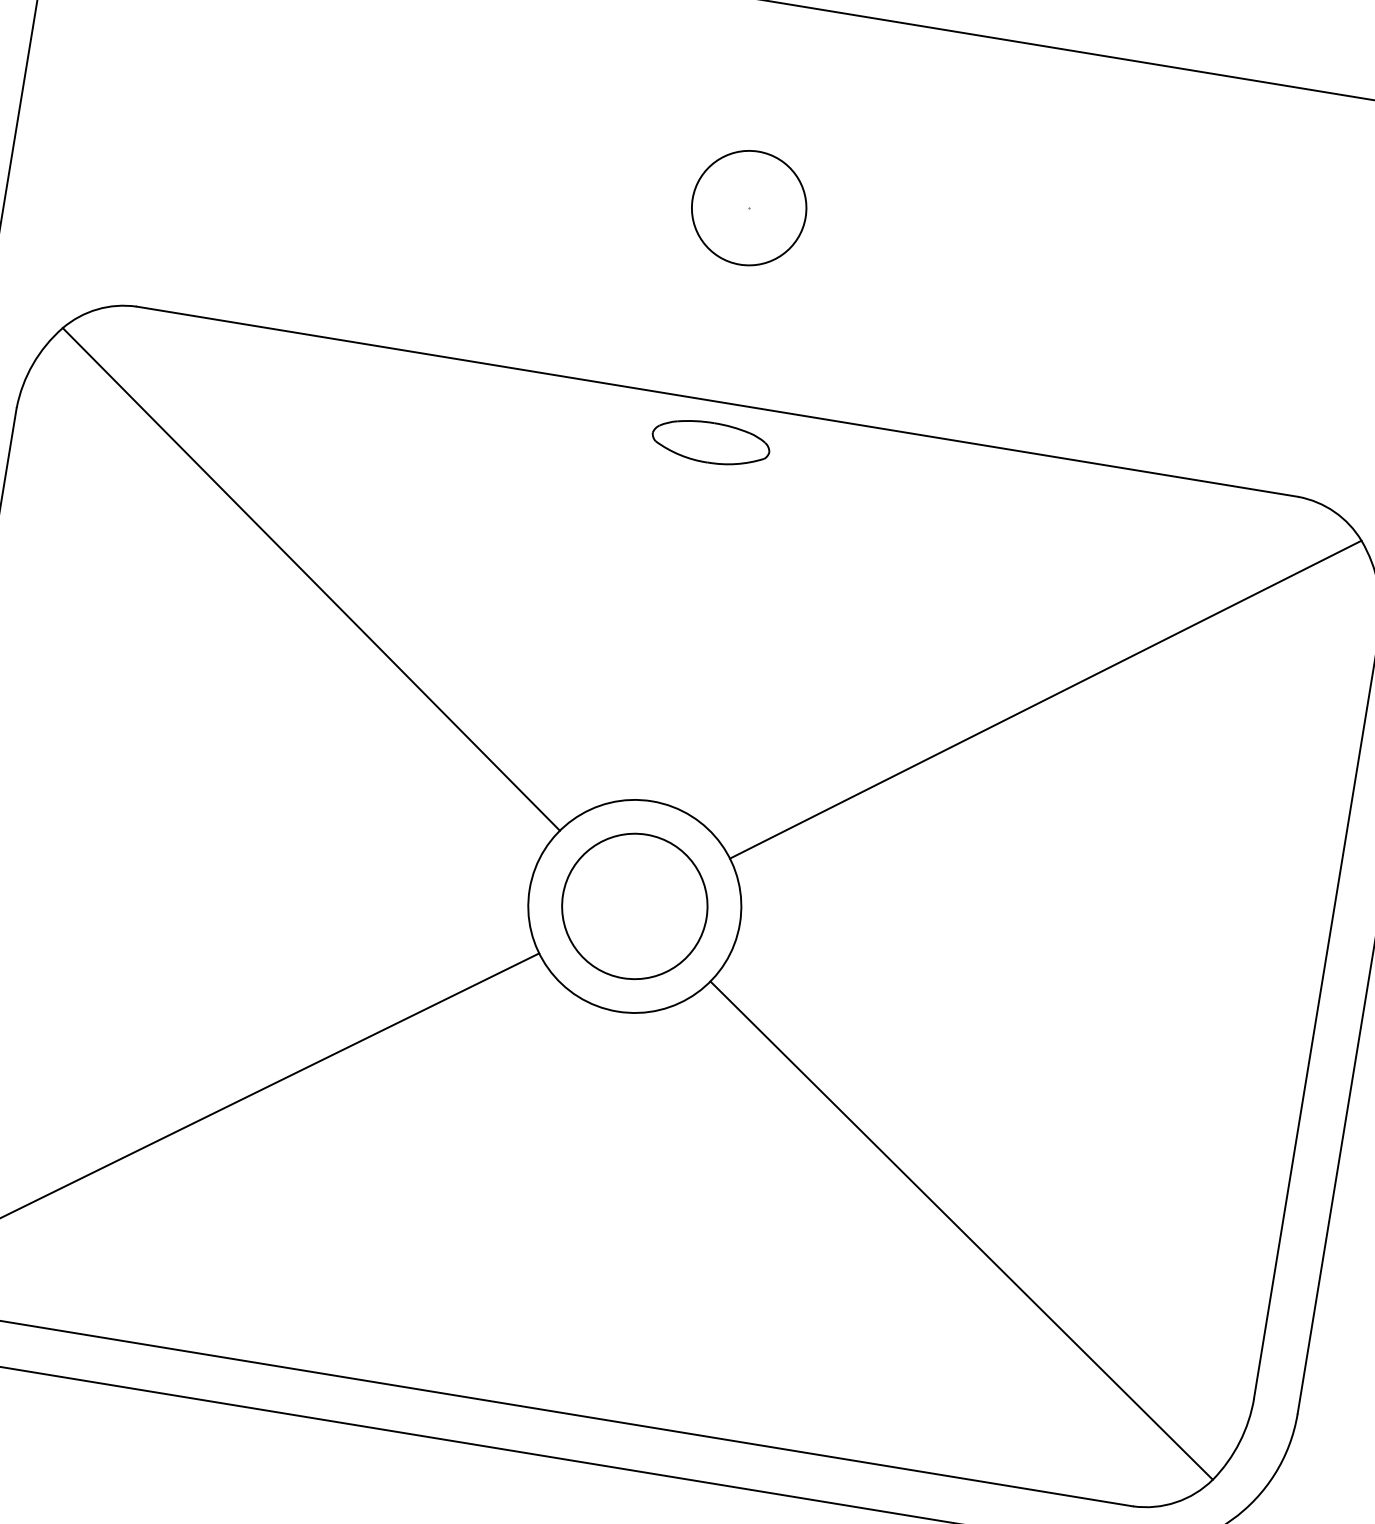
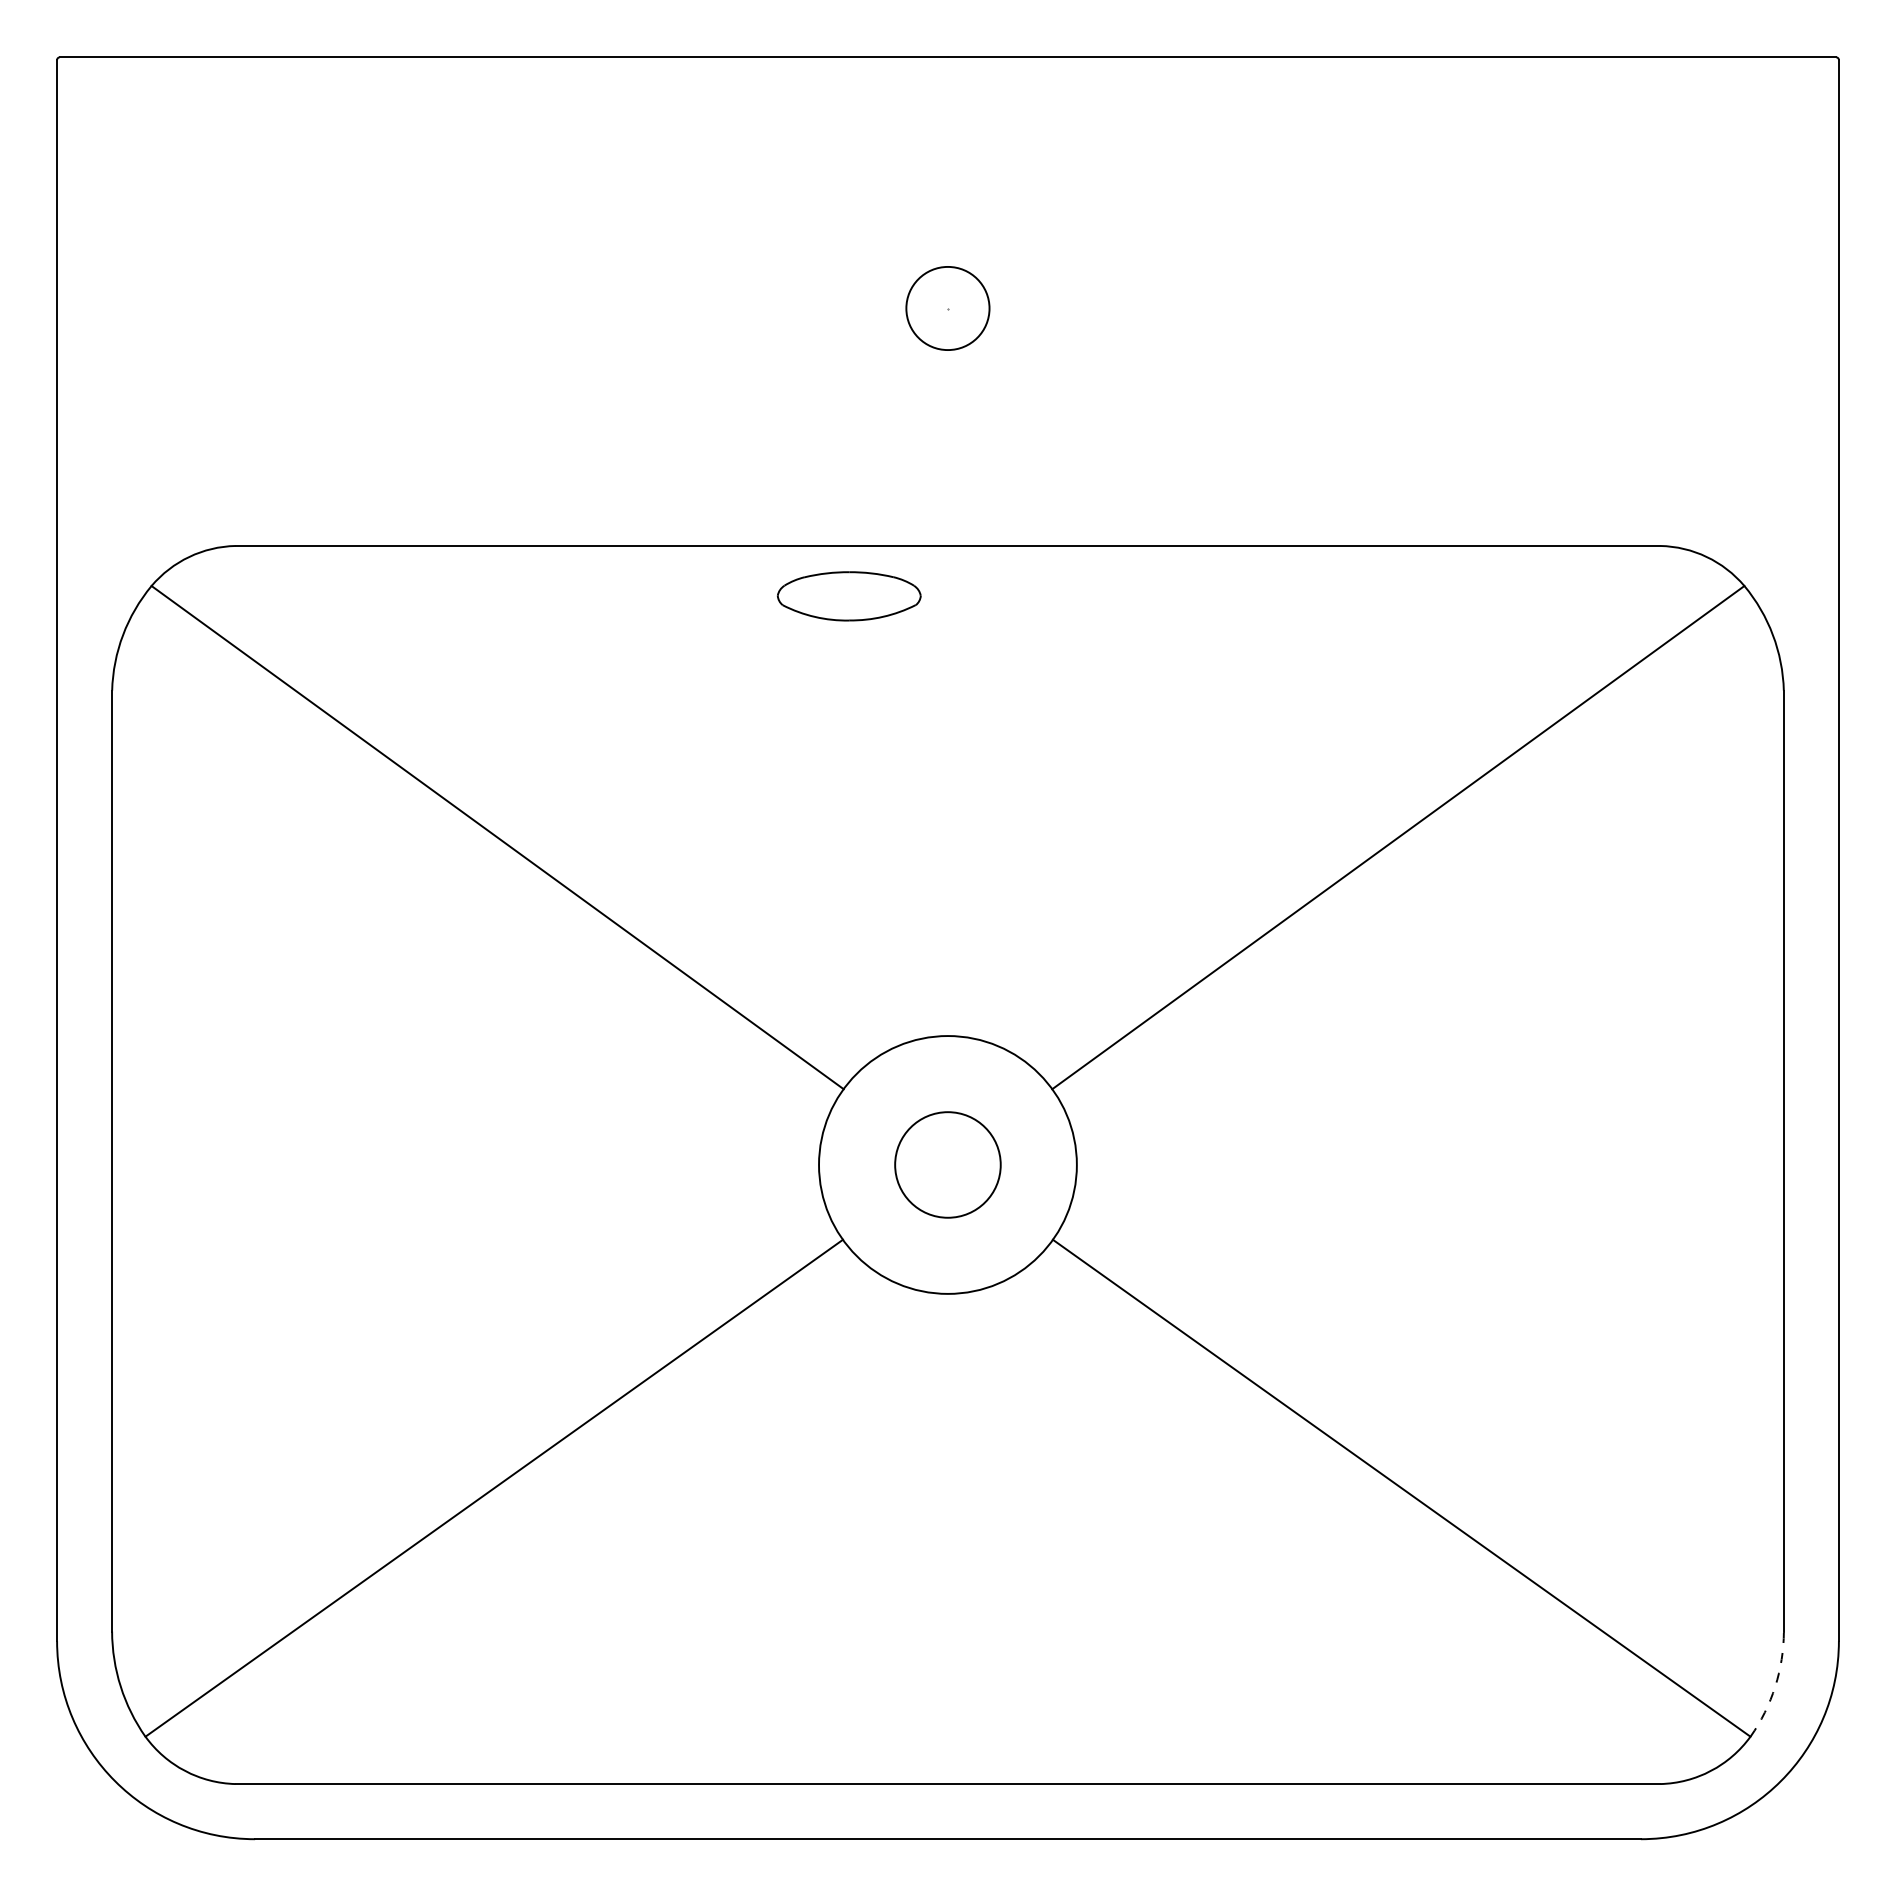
circle: (748, 208) -> (947, 308), size x0.6
part: (711, 443) -> (849, 596), moved
circle: (634, 906) -> (947, 1164), size x0.6
arc: (1239, 1442) -> (1775, 1686), solid -> dashed

